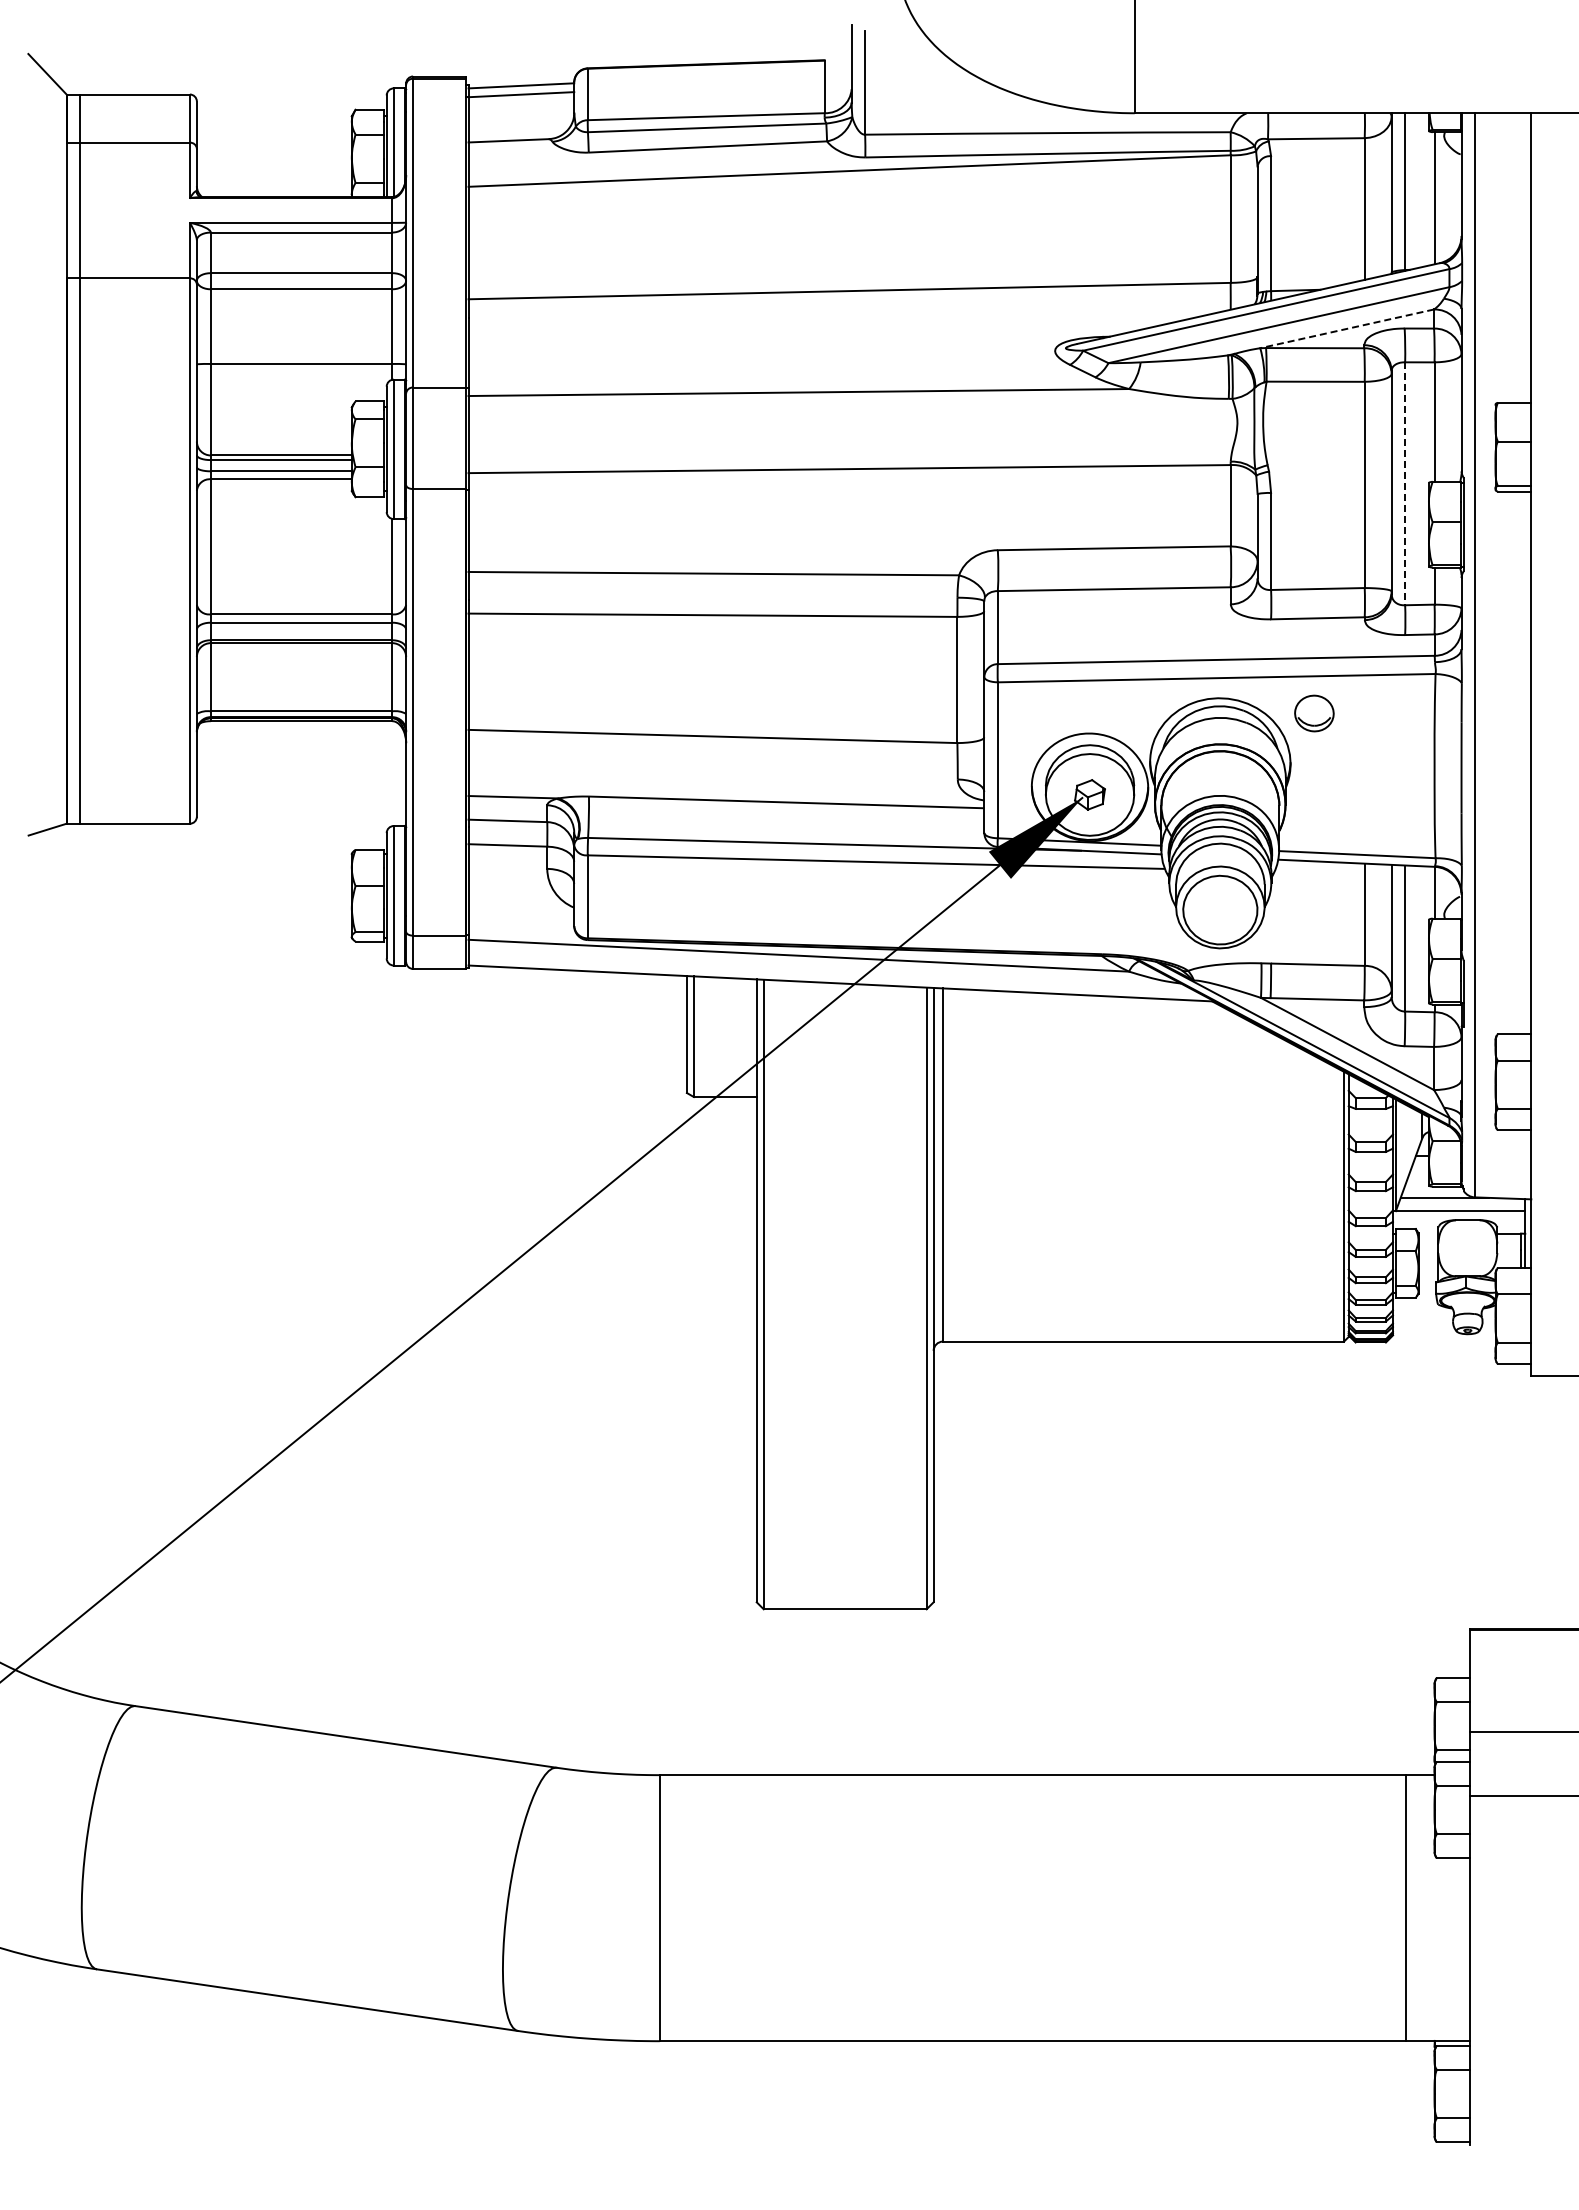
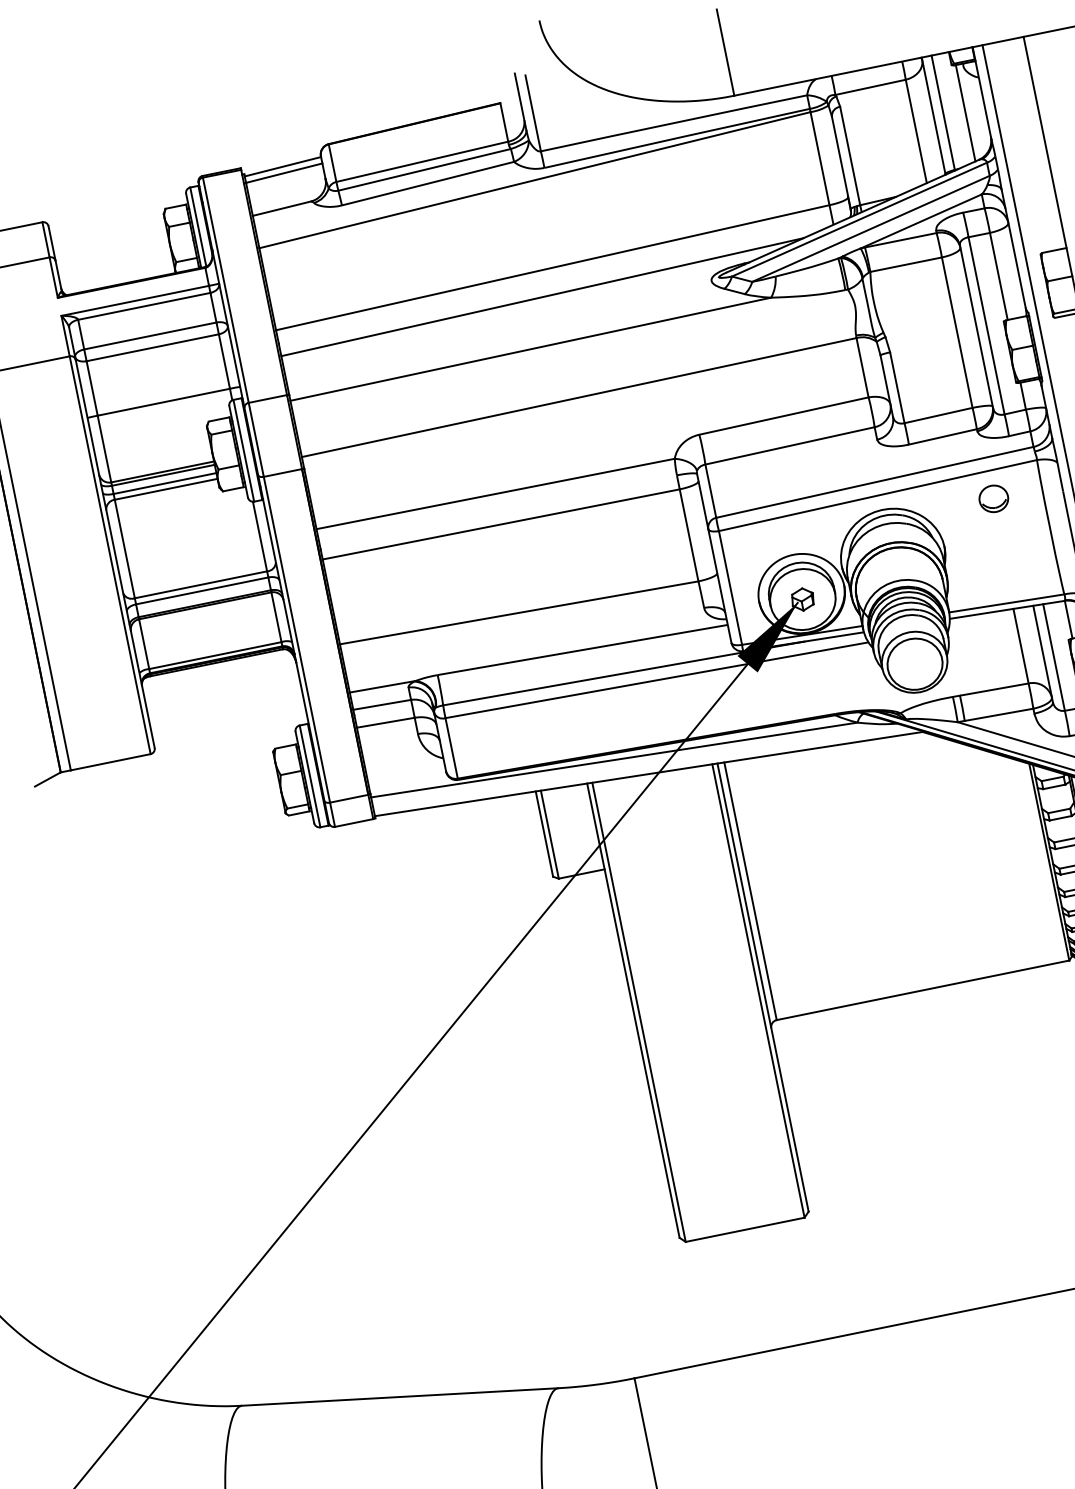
line: (827, 326) -> (541, 296), added
line: (1346, 328) -> (920, 221), dashed -> solid
line: (1405, 484) -> (986, 326), dashed -> solid
part: (1314, 713) -> (993, 498), moved

